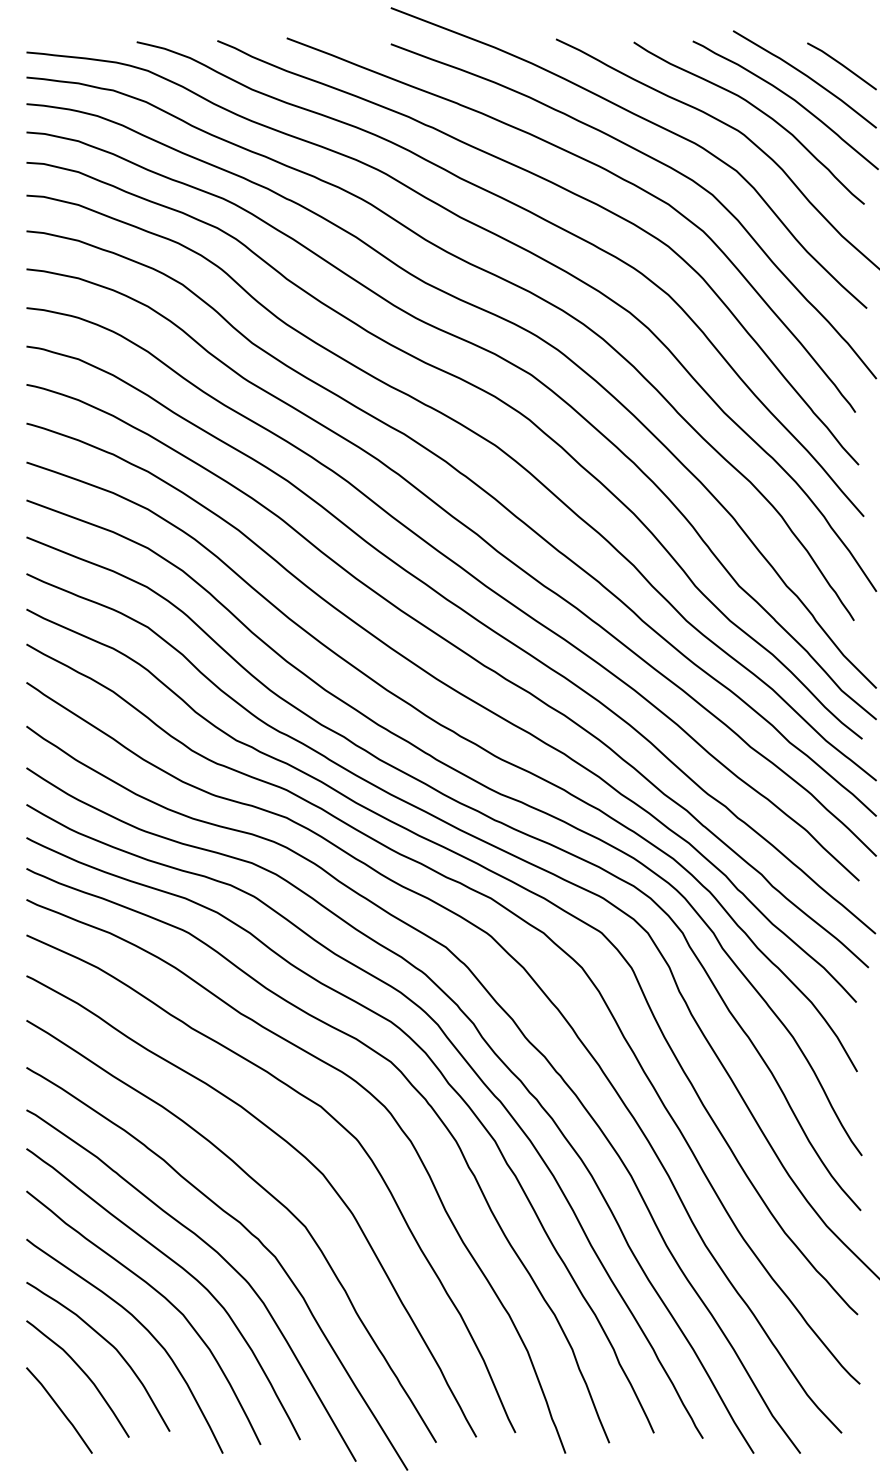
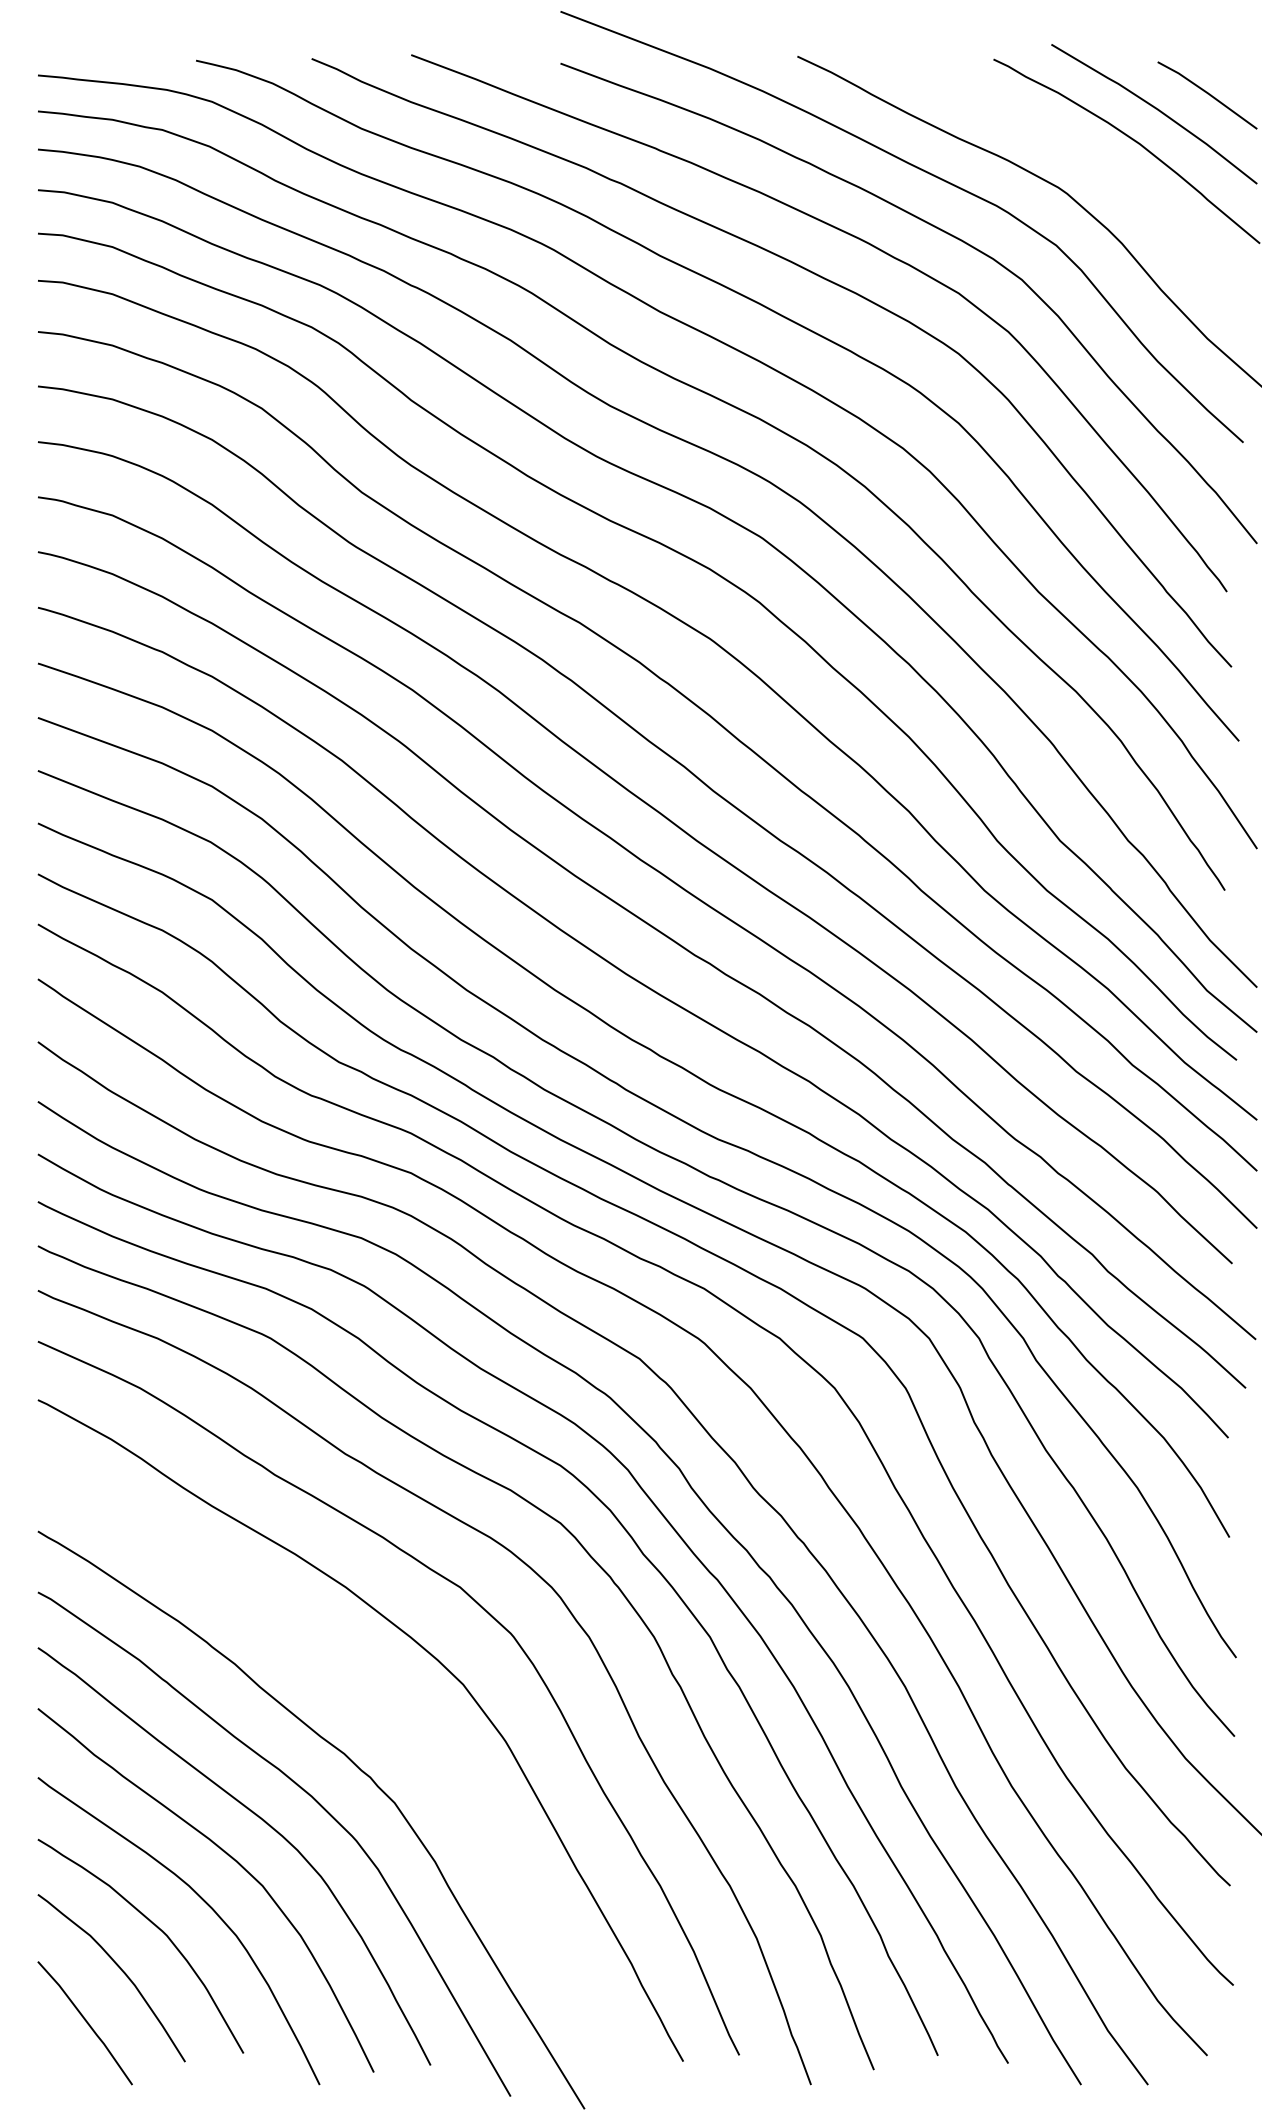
curve: (759, 111) -> (1089, 160), removed
curve: (267, 1193) -> (383, 1711), removed

